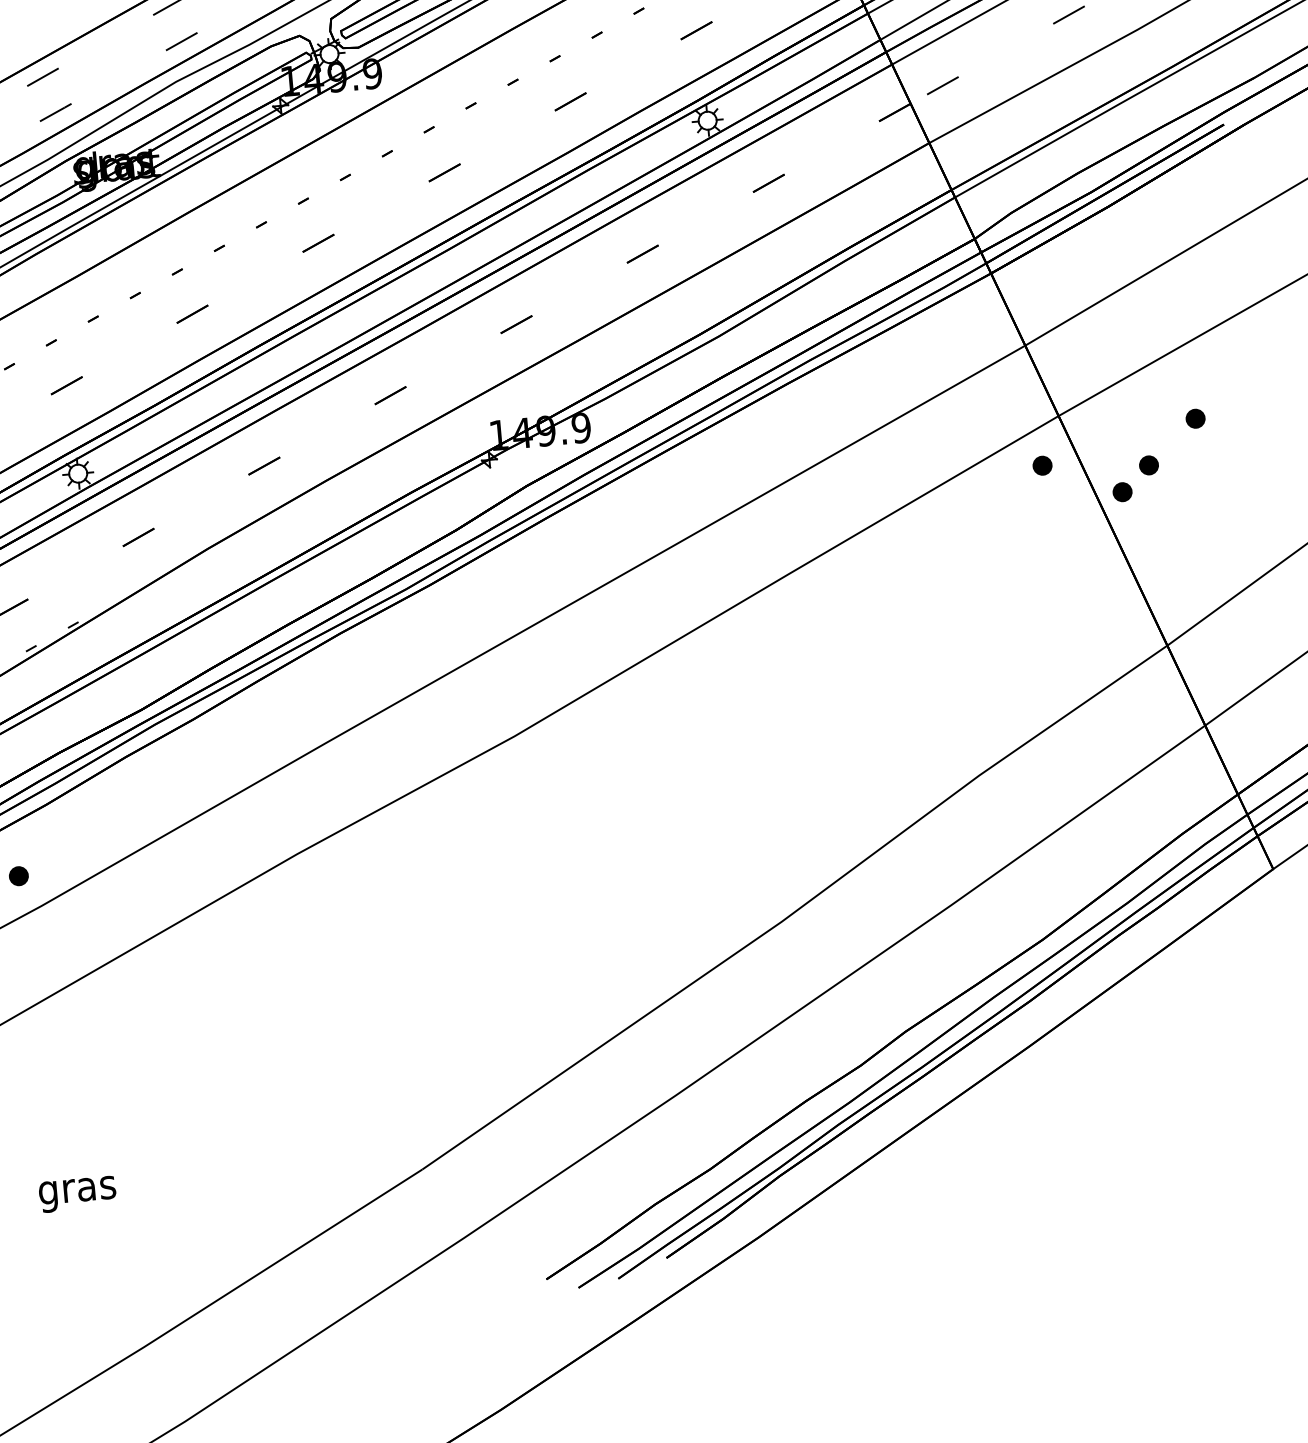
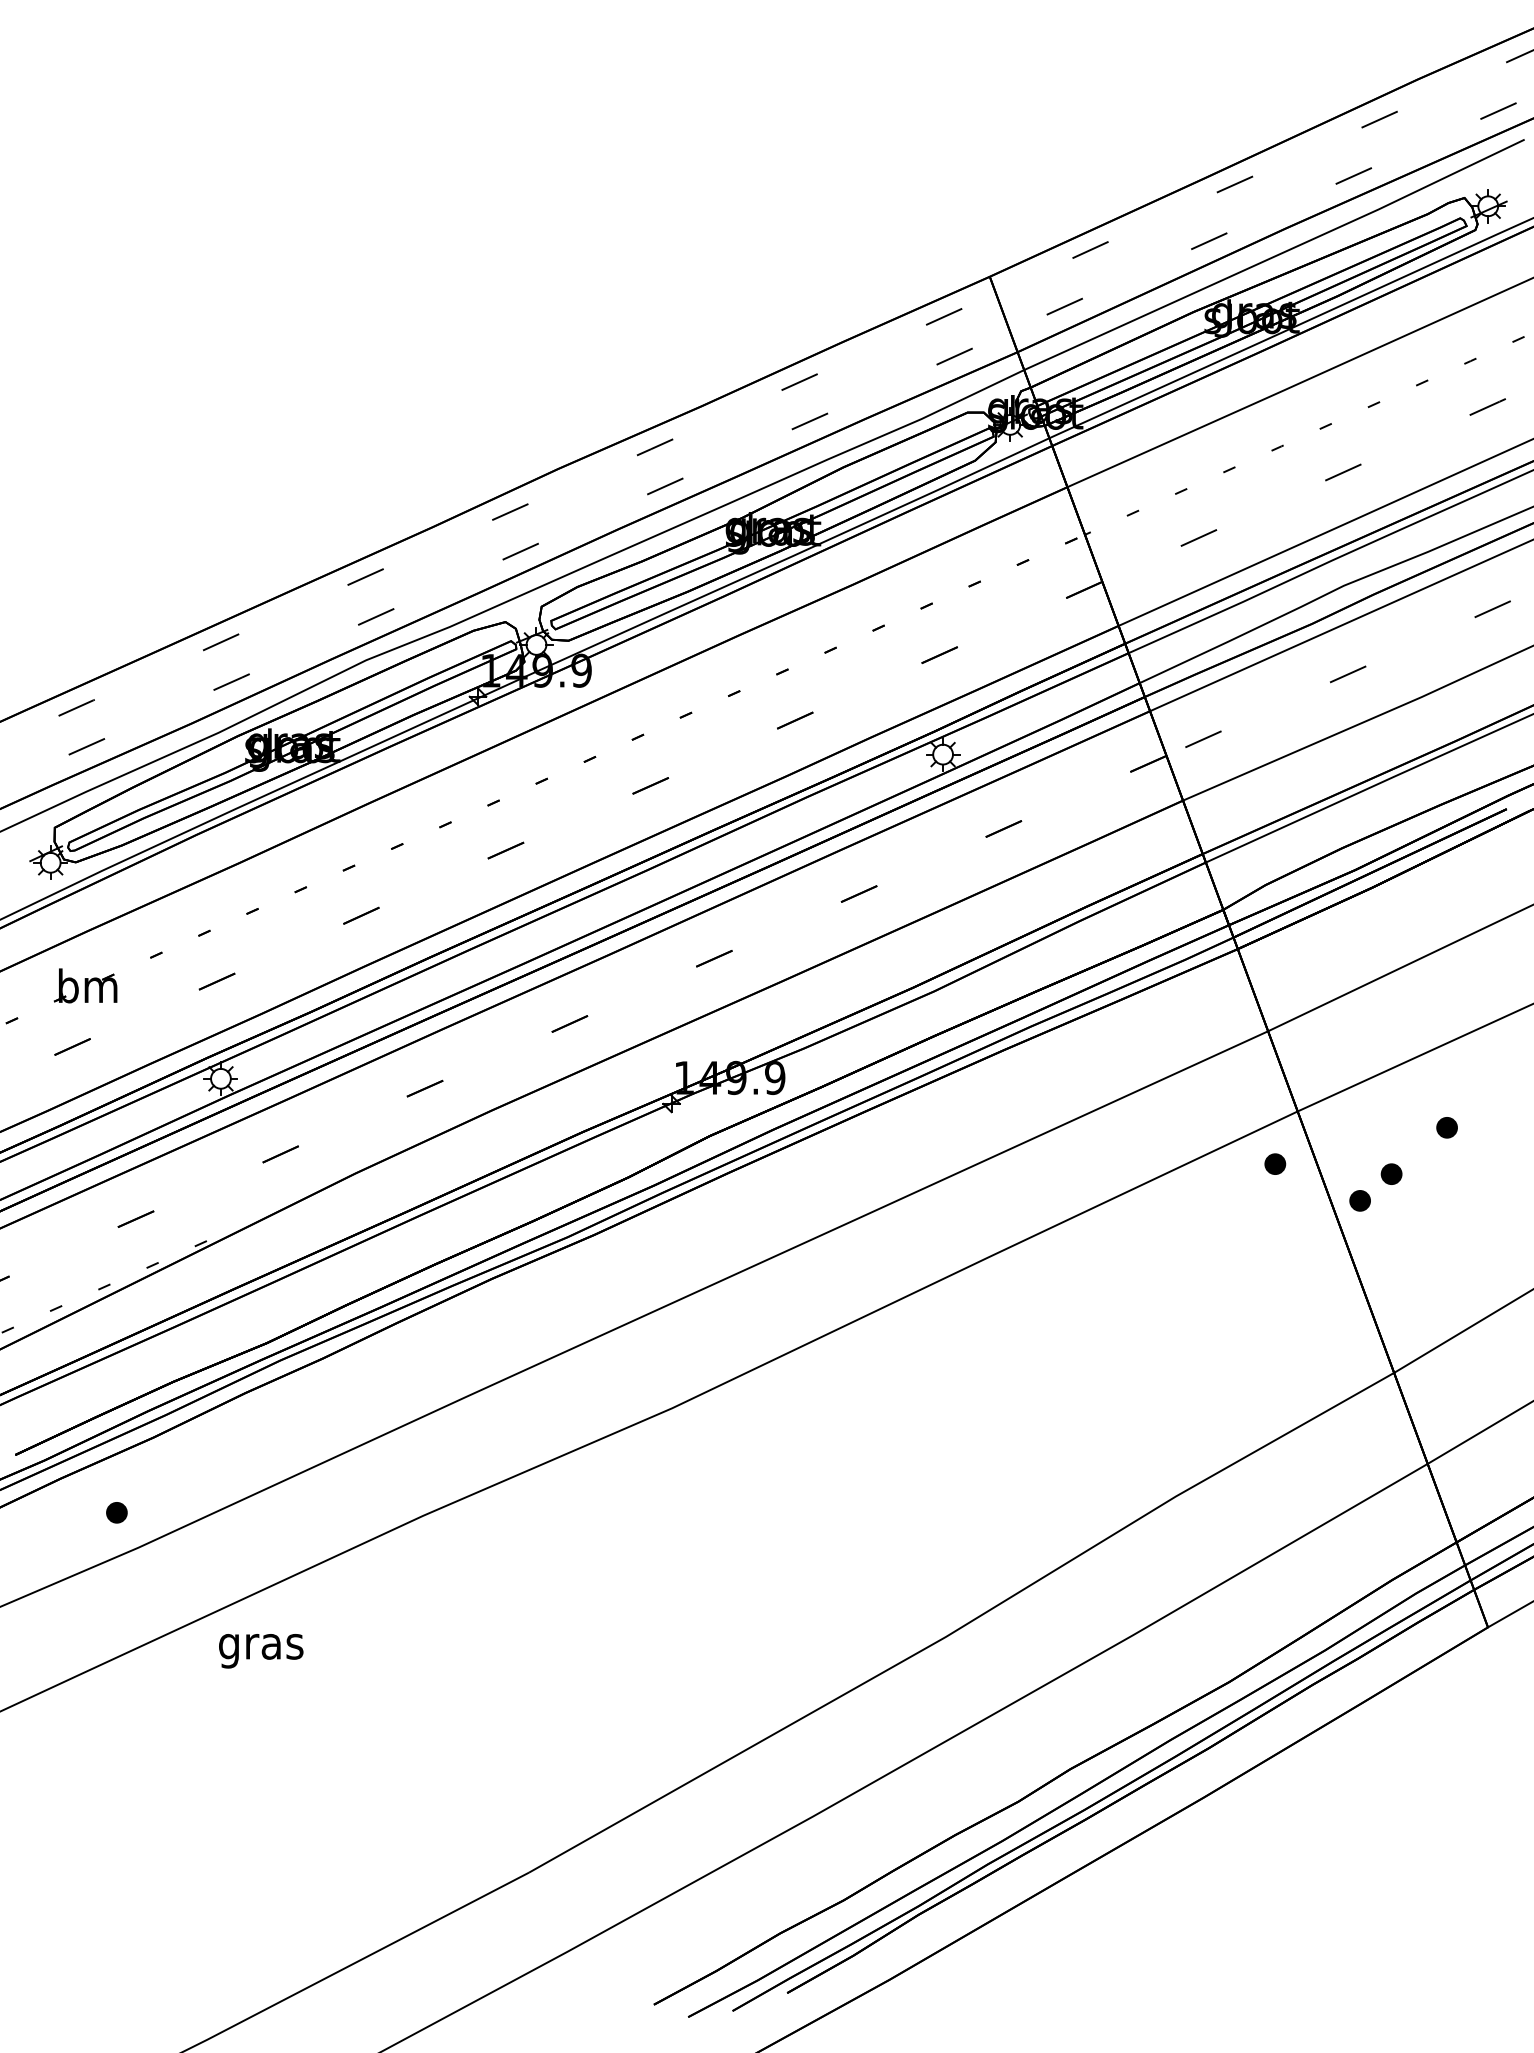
text: (78, 1194) -> (261, 1651), moved

